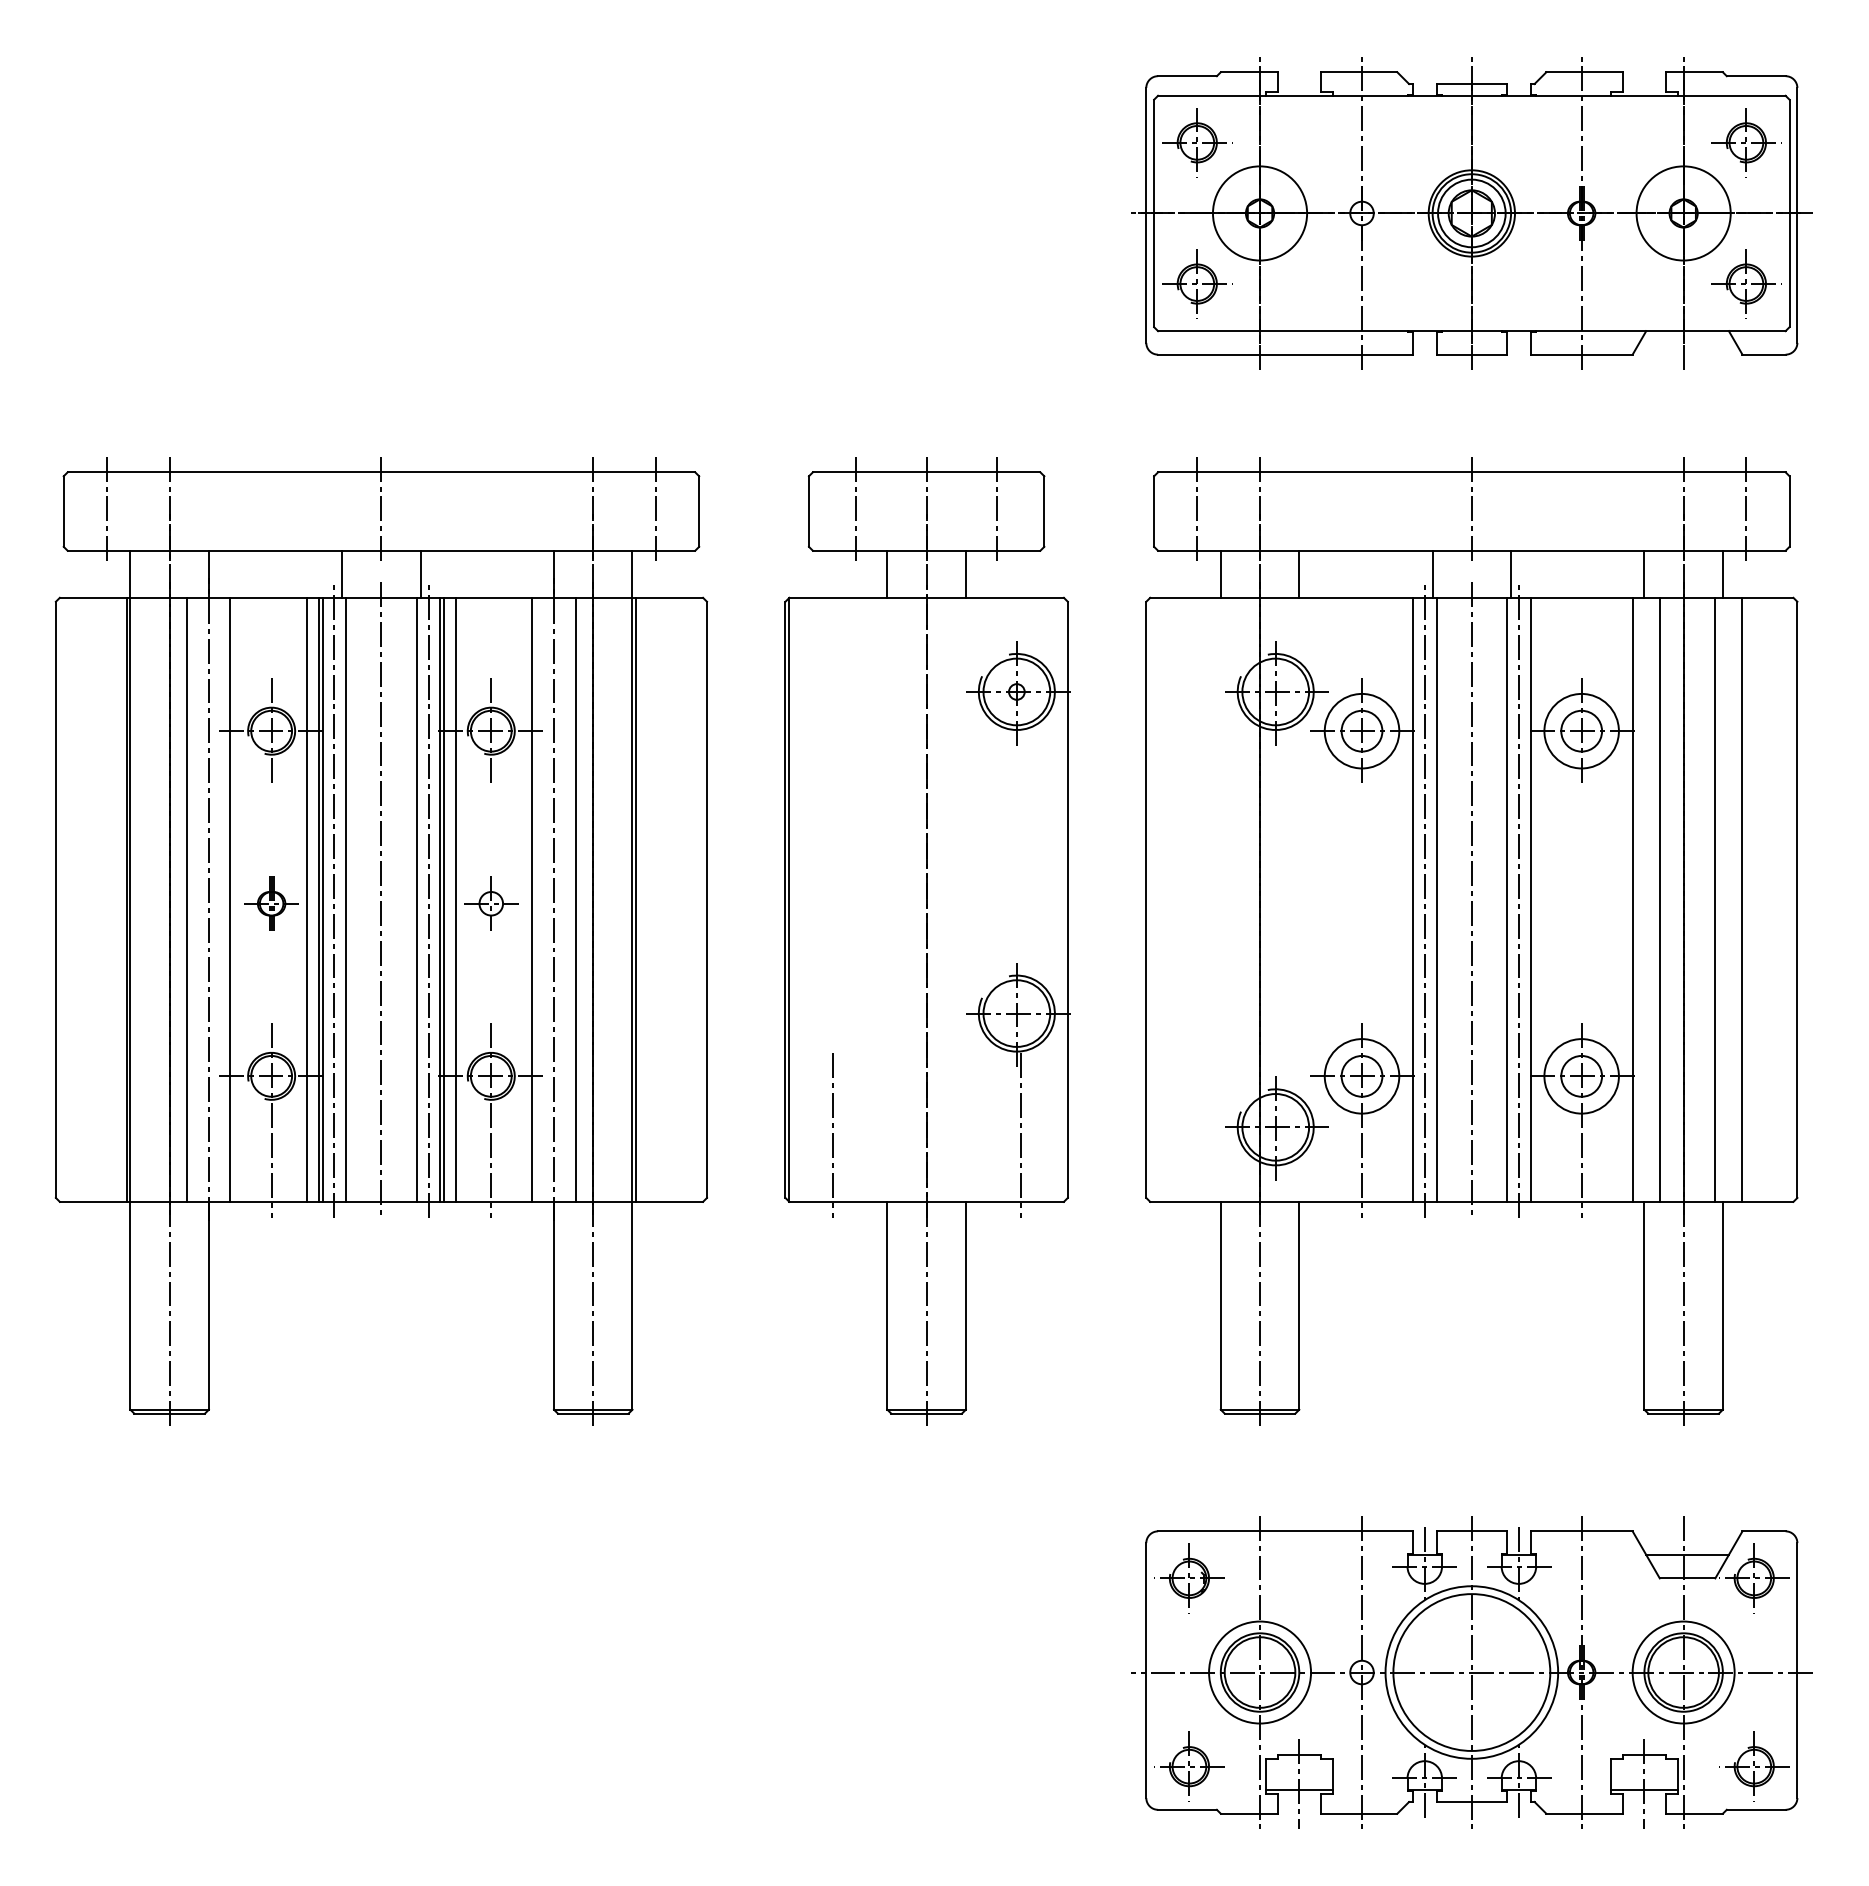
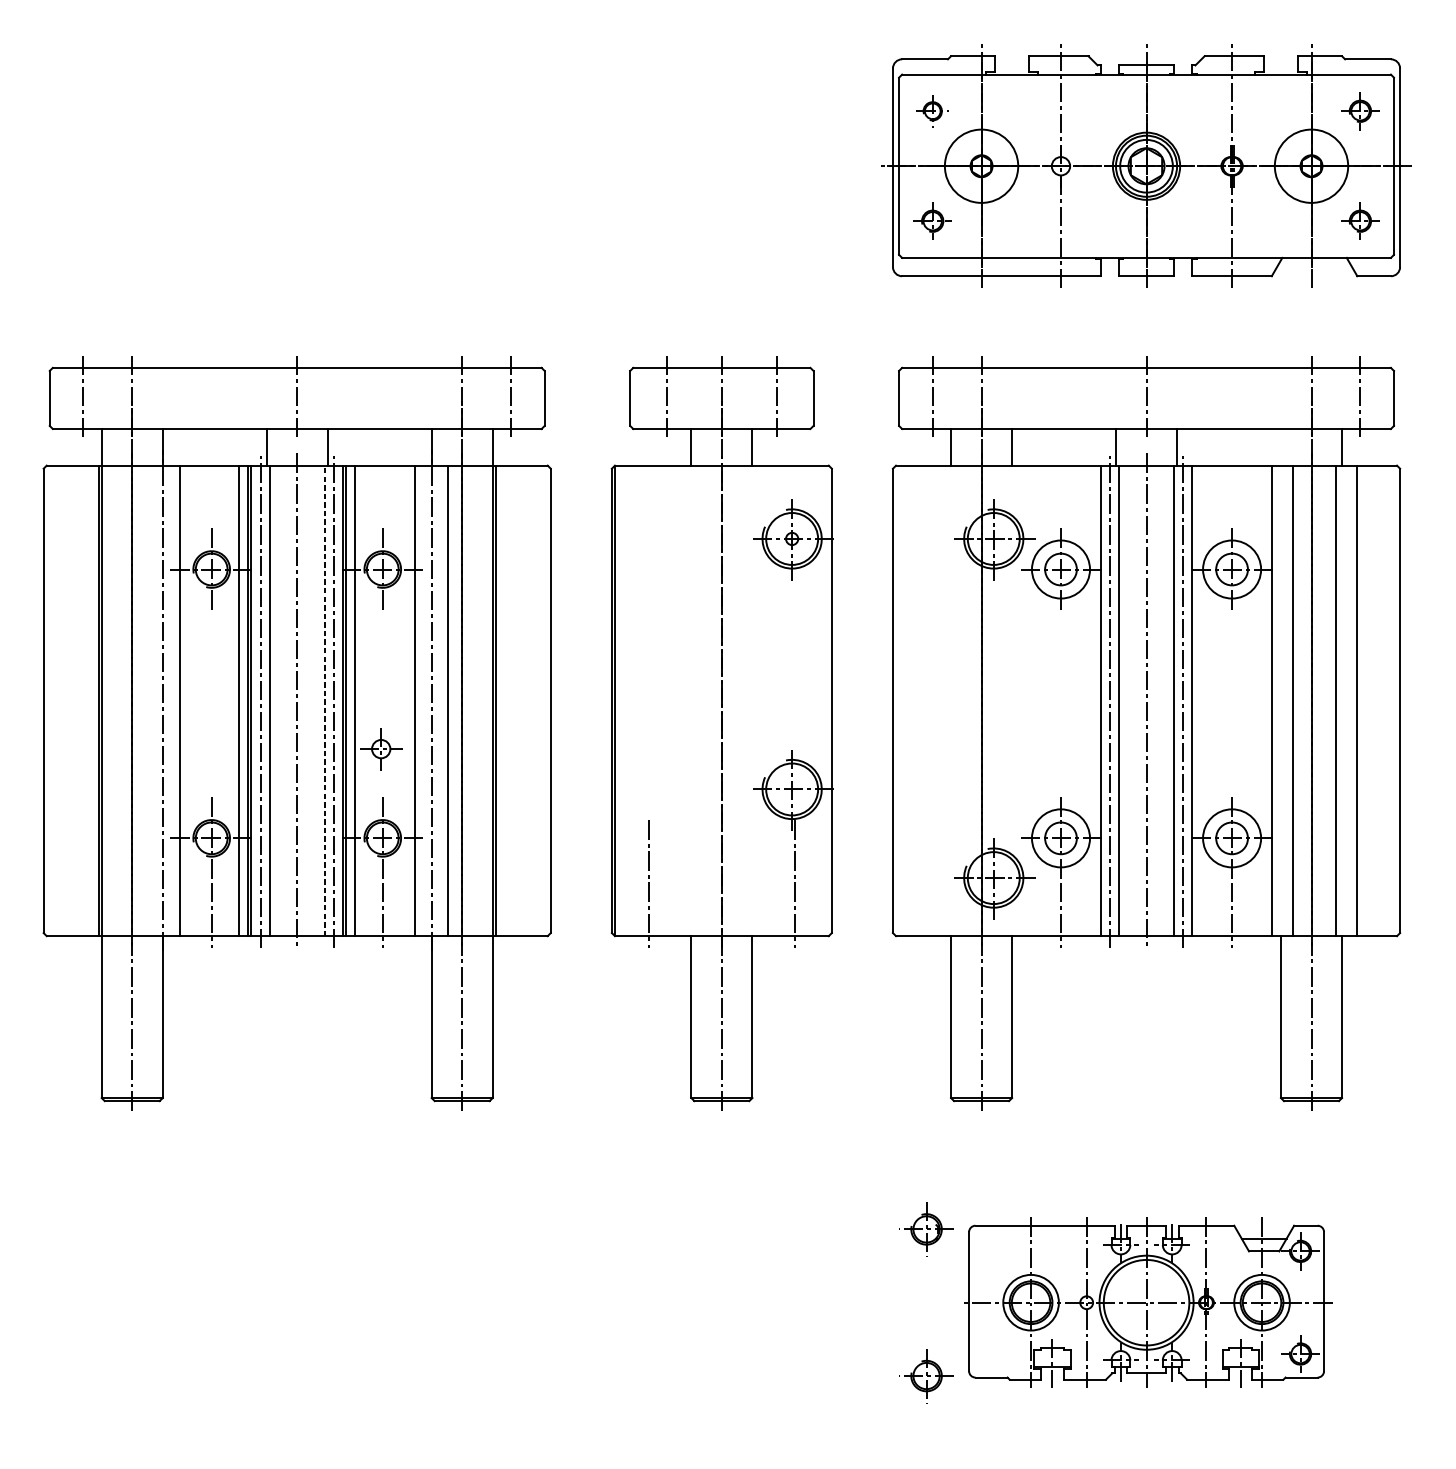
part: (1197, 142) -> (932, 110), size x0.6
part: (1746, 142) -> (1360, 110), size x0.7
part: (1197, 283) -> (932, 220), size x0.7
part: (1746, 283) -> (1360, 220), size x0.7
line: (1644, 573) -> (1281, 446), removed
line: (187, 899) -> (146, 700), removed
line: (416, 899) -> (324, 700), solid -> dashed
part: (271, 903) -> (211, 703), removed
part: (491, 903) -> (381, 748), moved
part: (1471, 1672) -> (1146, 1302), size x0.7

